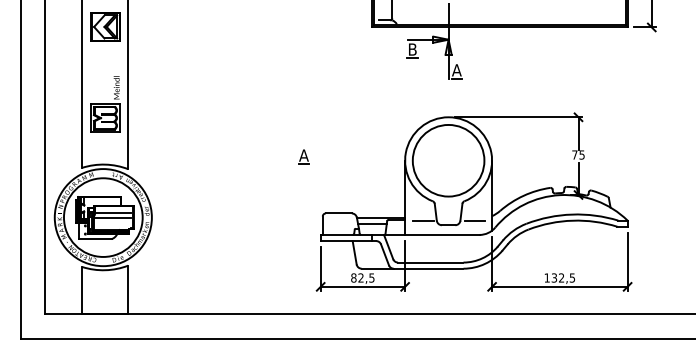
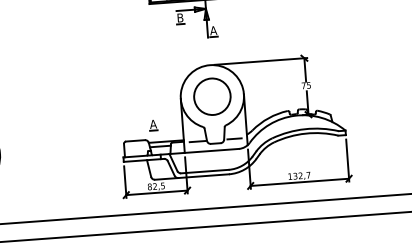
part: (303, 156) -> (153, 124), moved
circle: (448, 160) -> (212, 96), size x0.7
text: (572, 277) -> (308, 174), 132,5 -> 132,7

